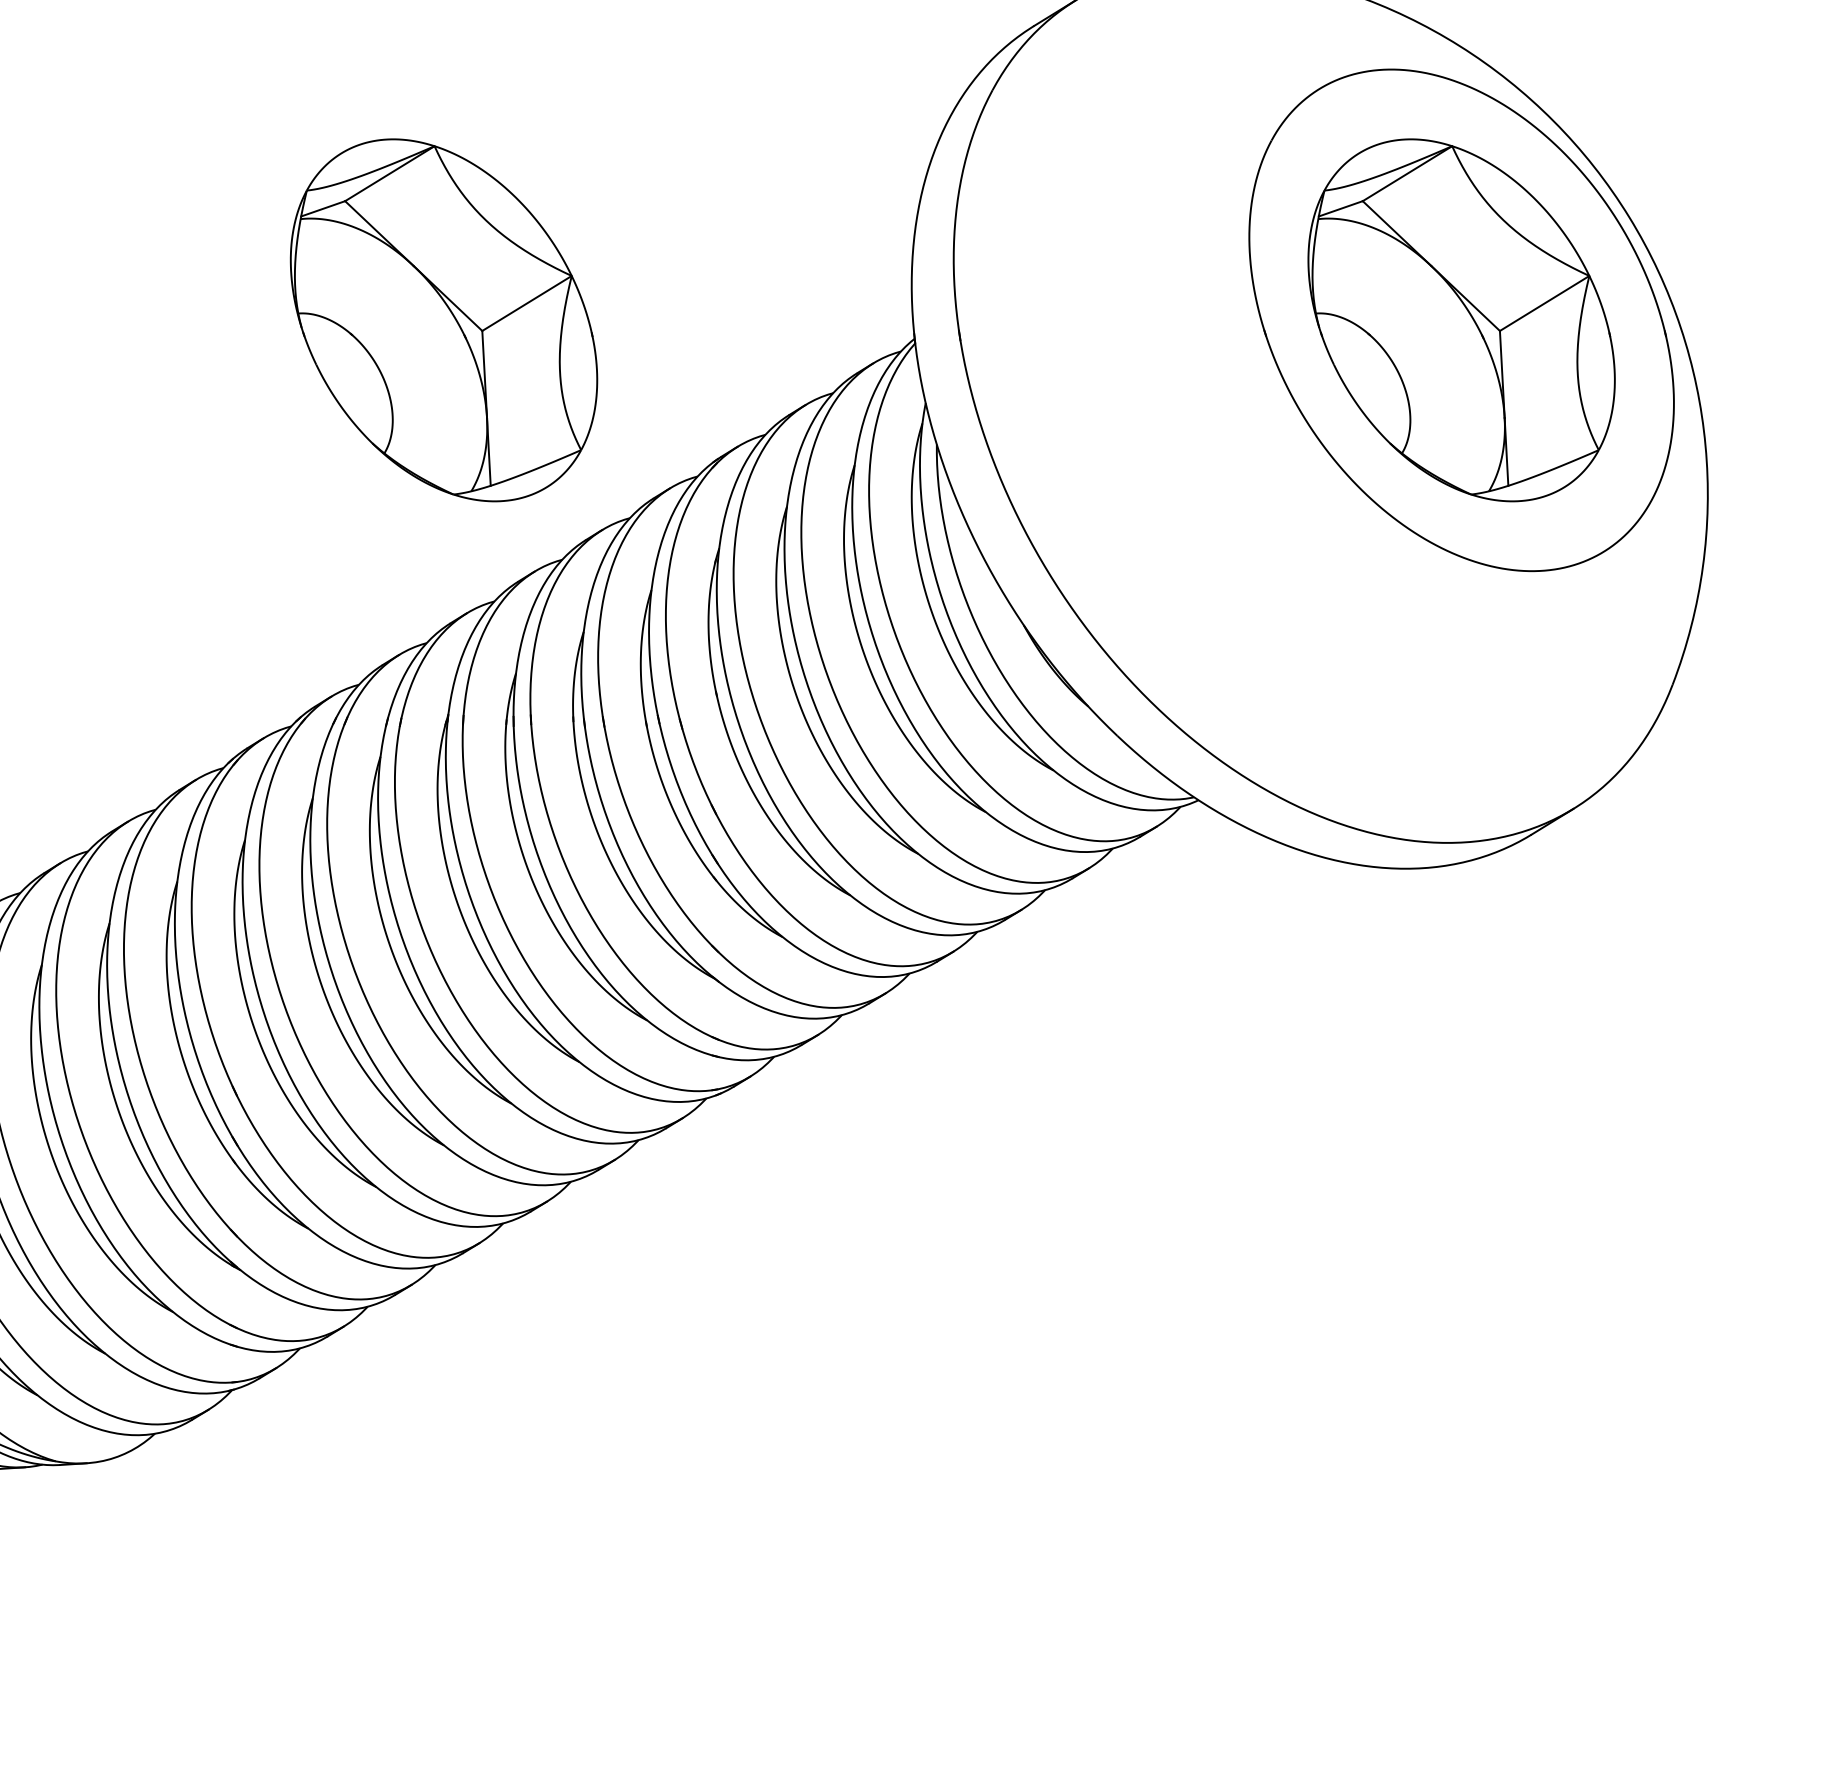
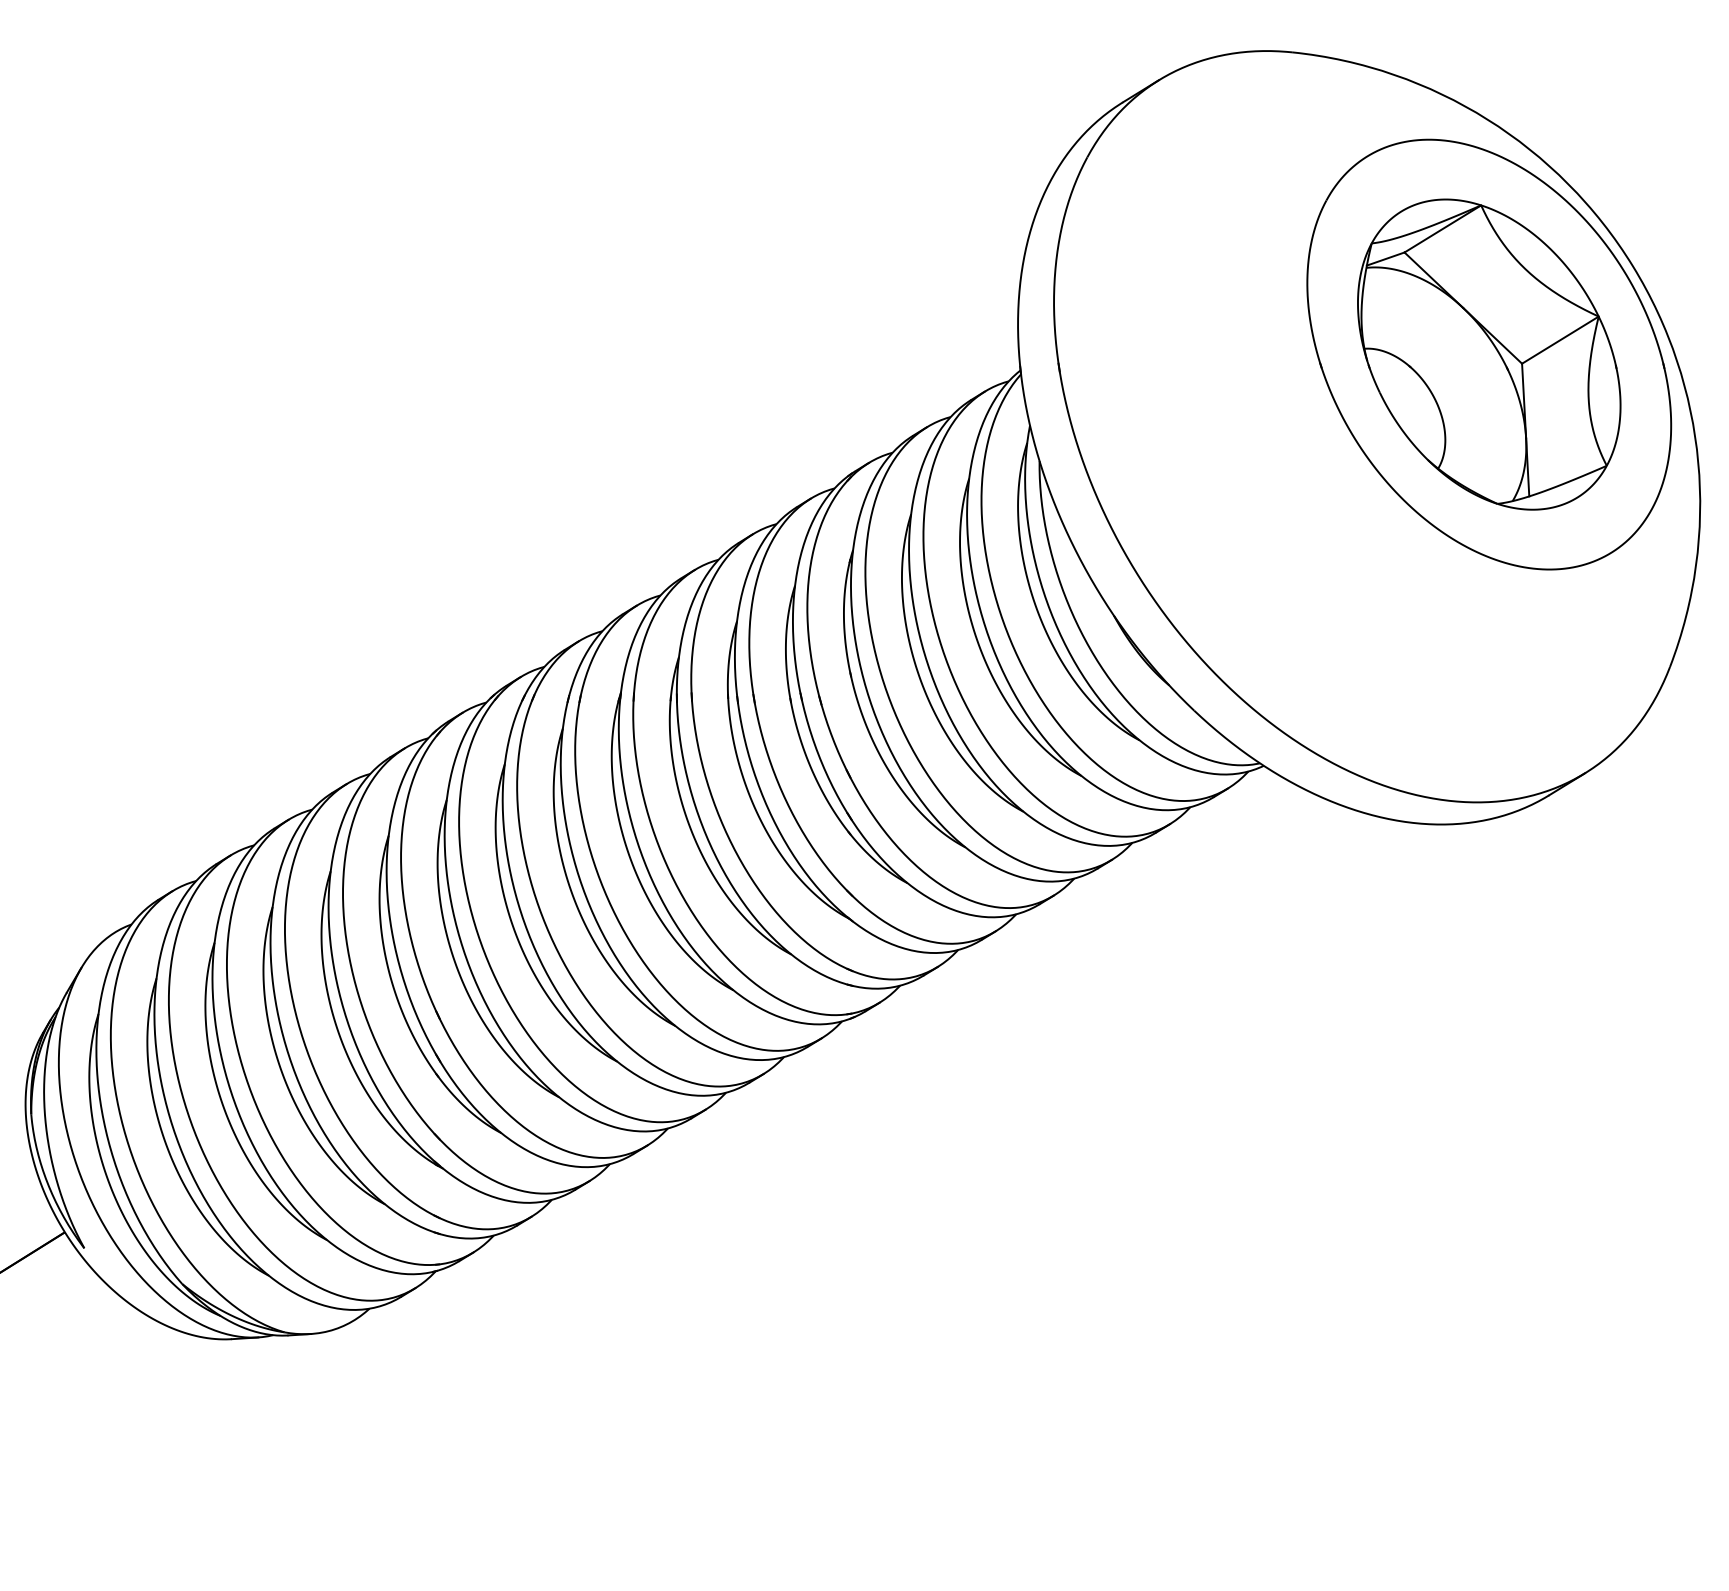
part: (444, 320) -> (617, 354), removed

